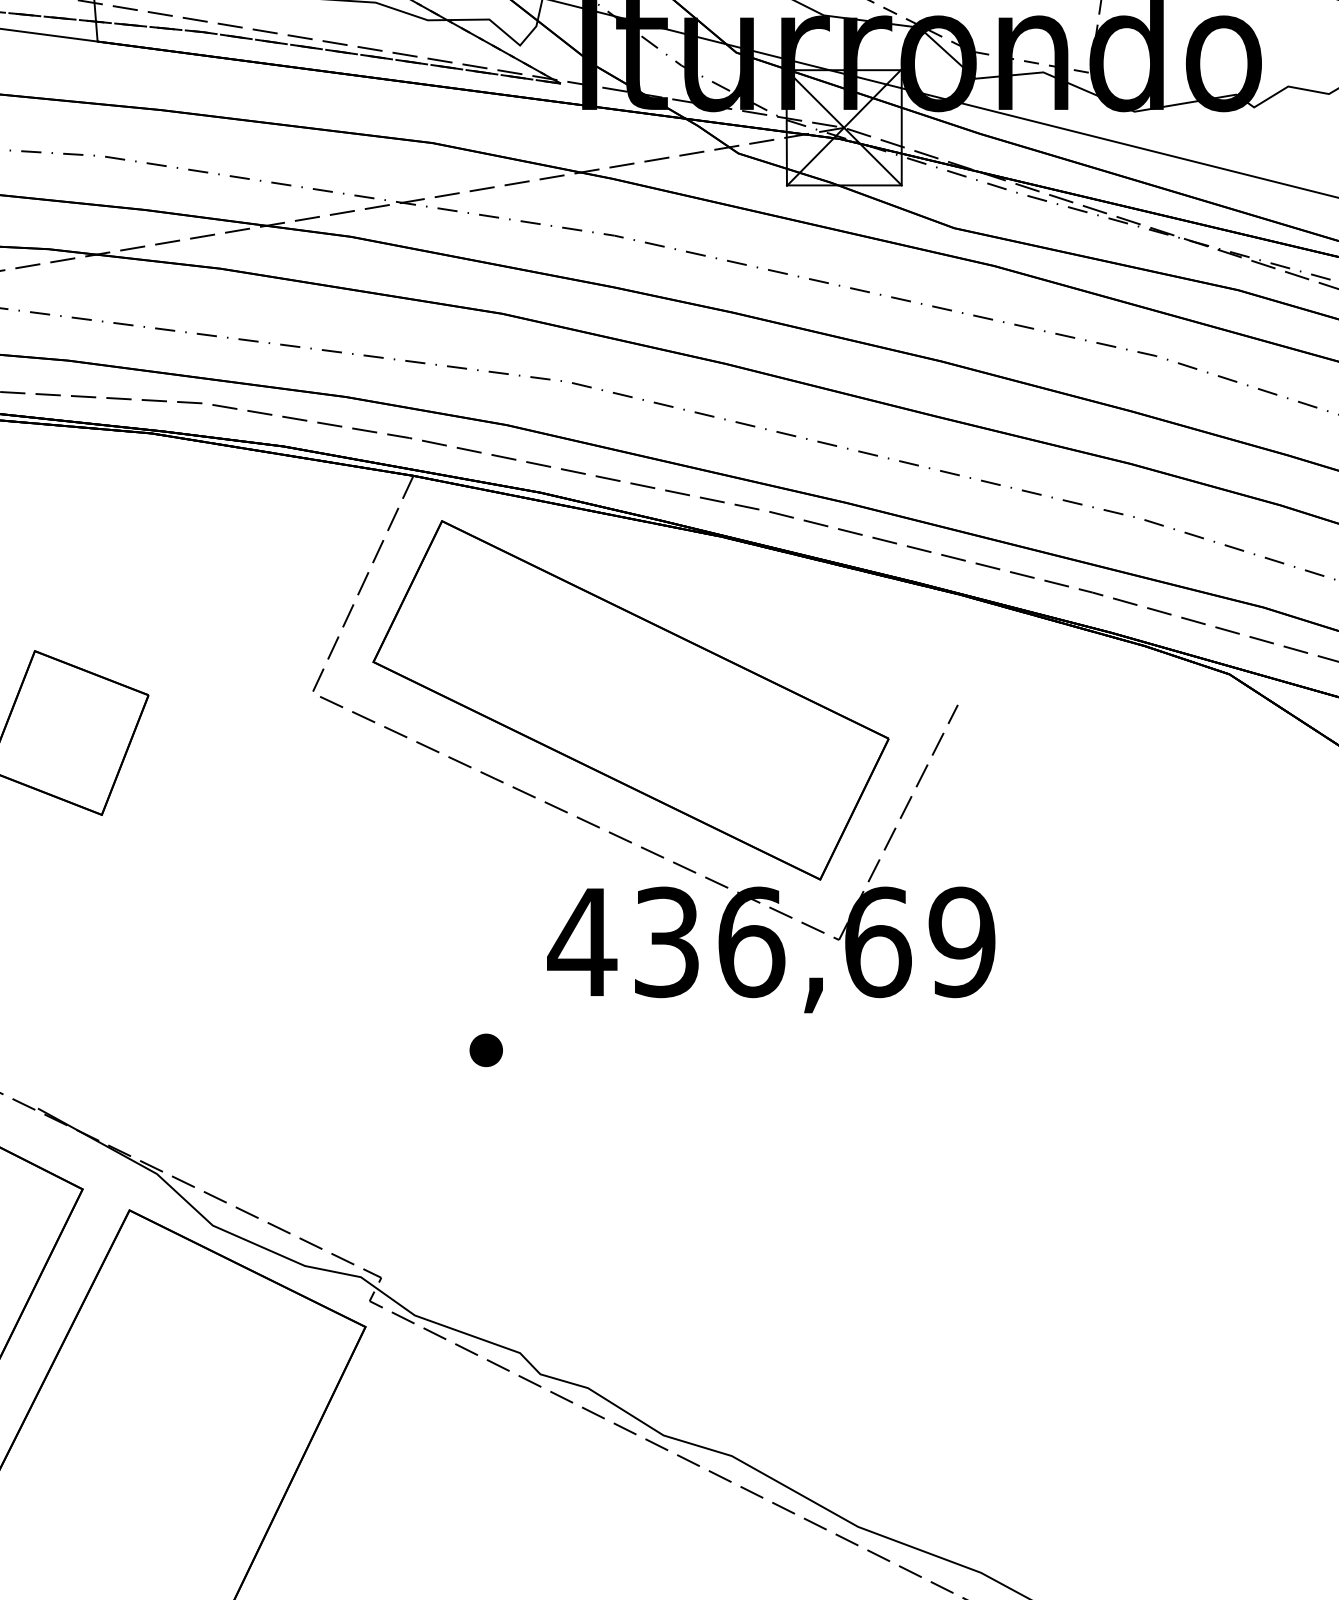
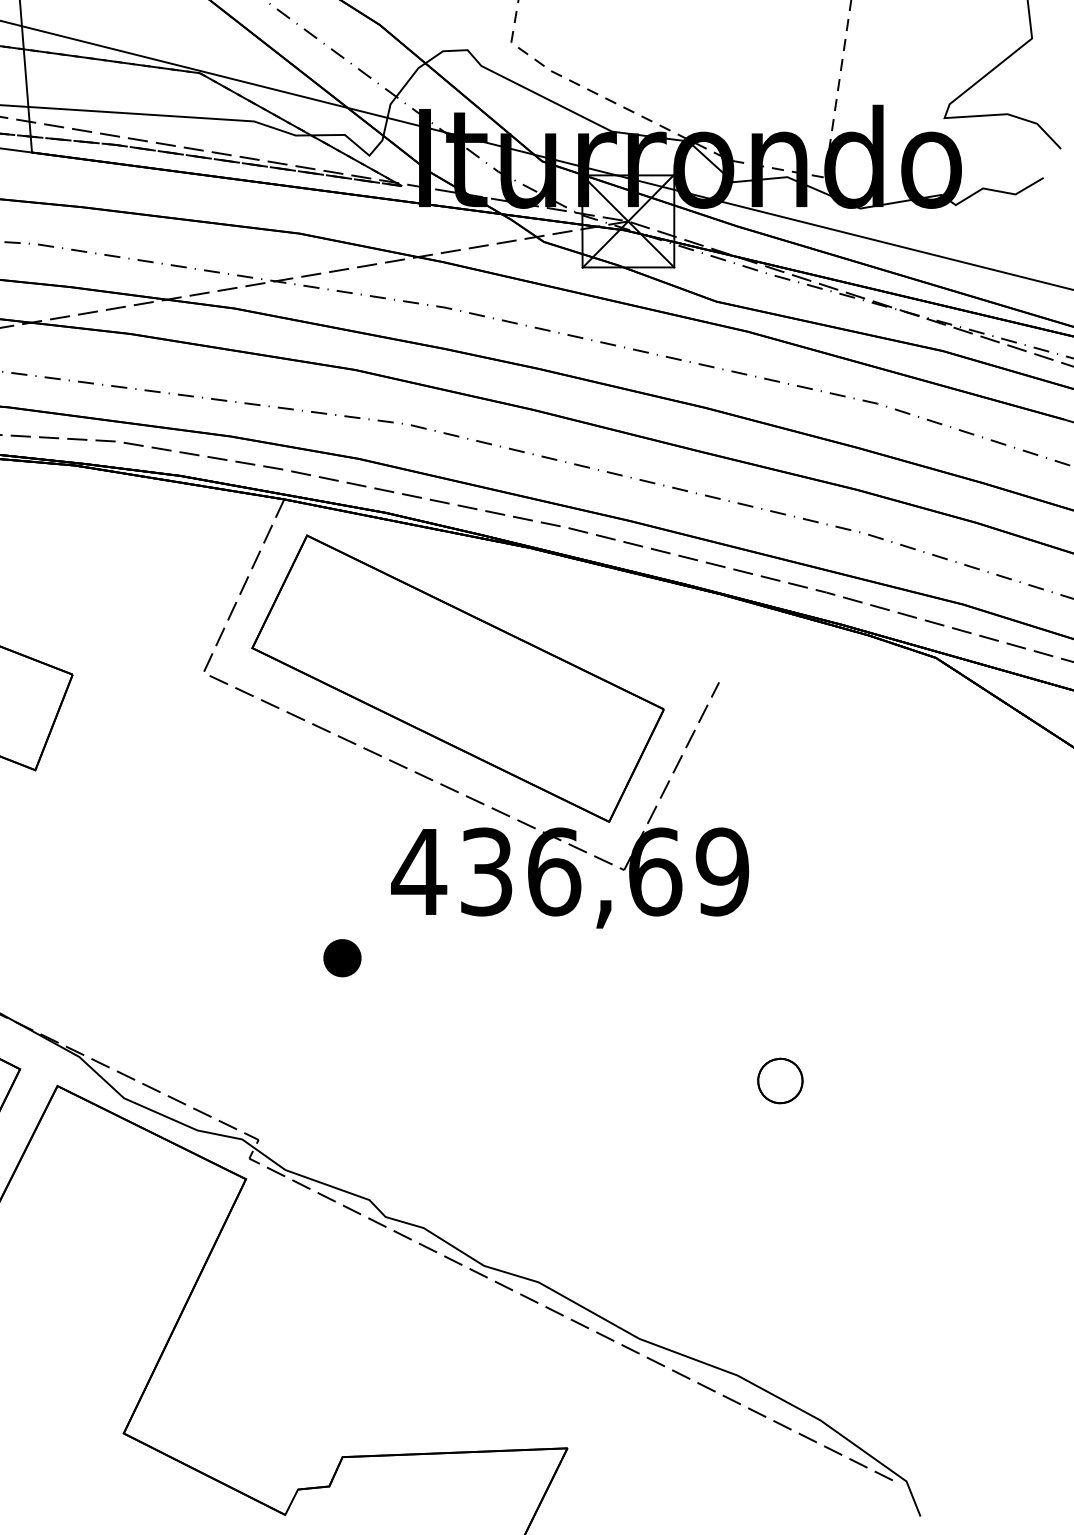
part: (486, 1050) -> (342, 958), size x1.43
part: (1034, 1203) -> (780, 1080), added

